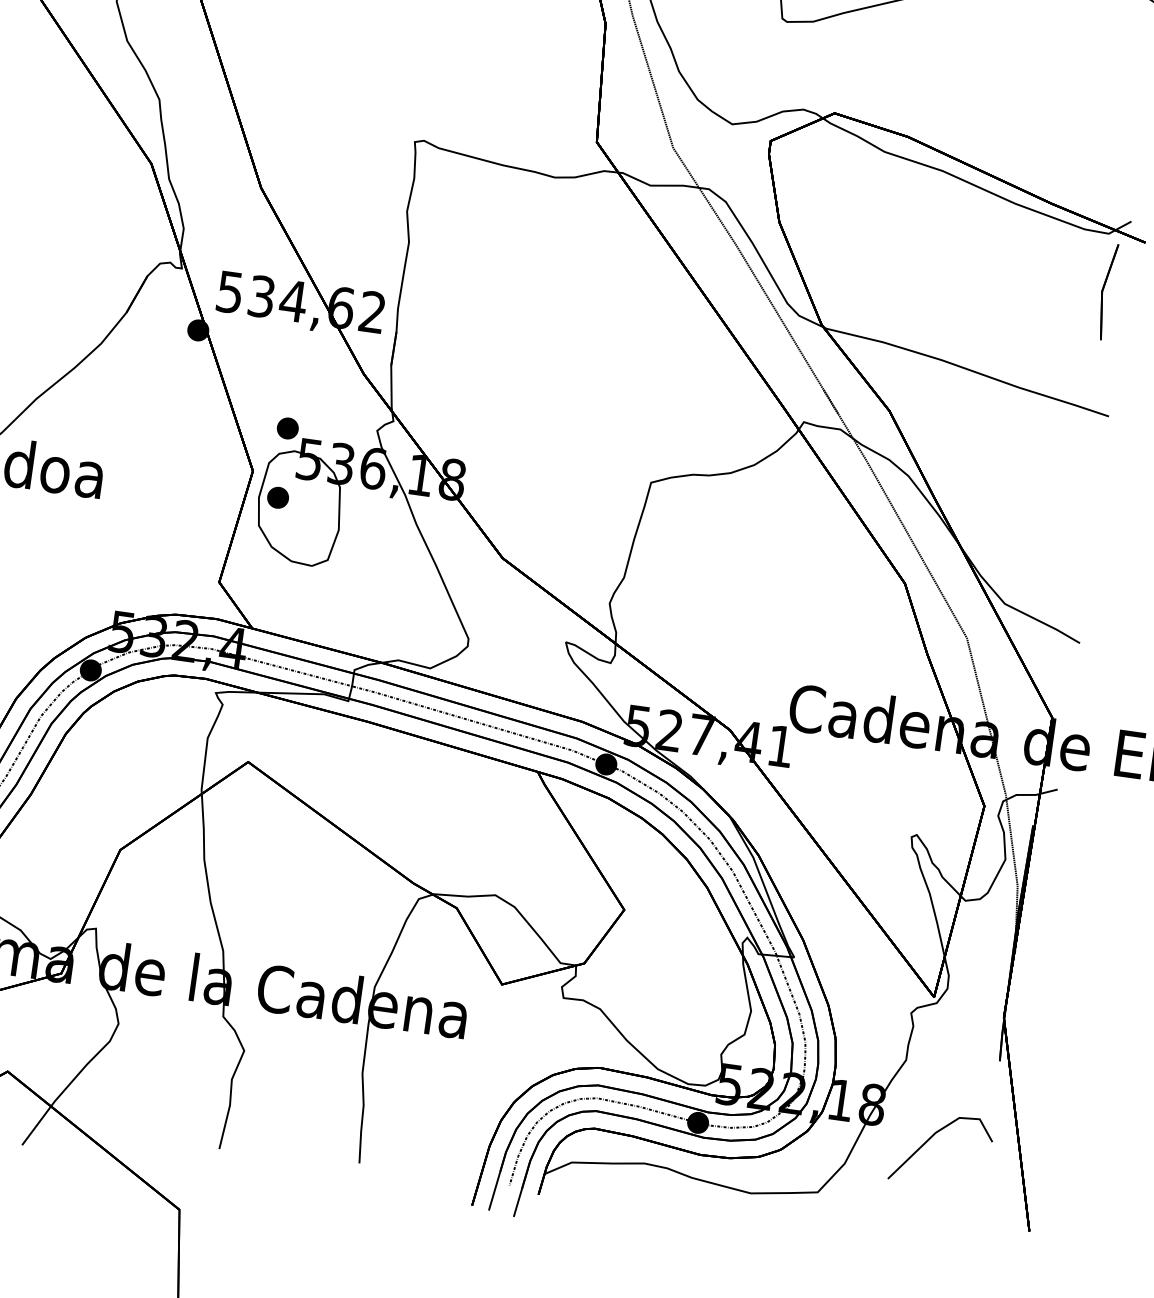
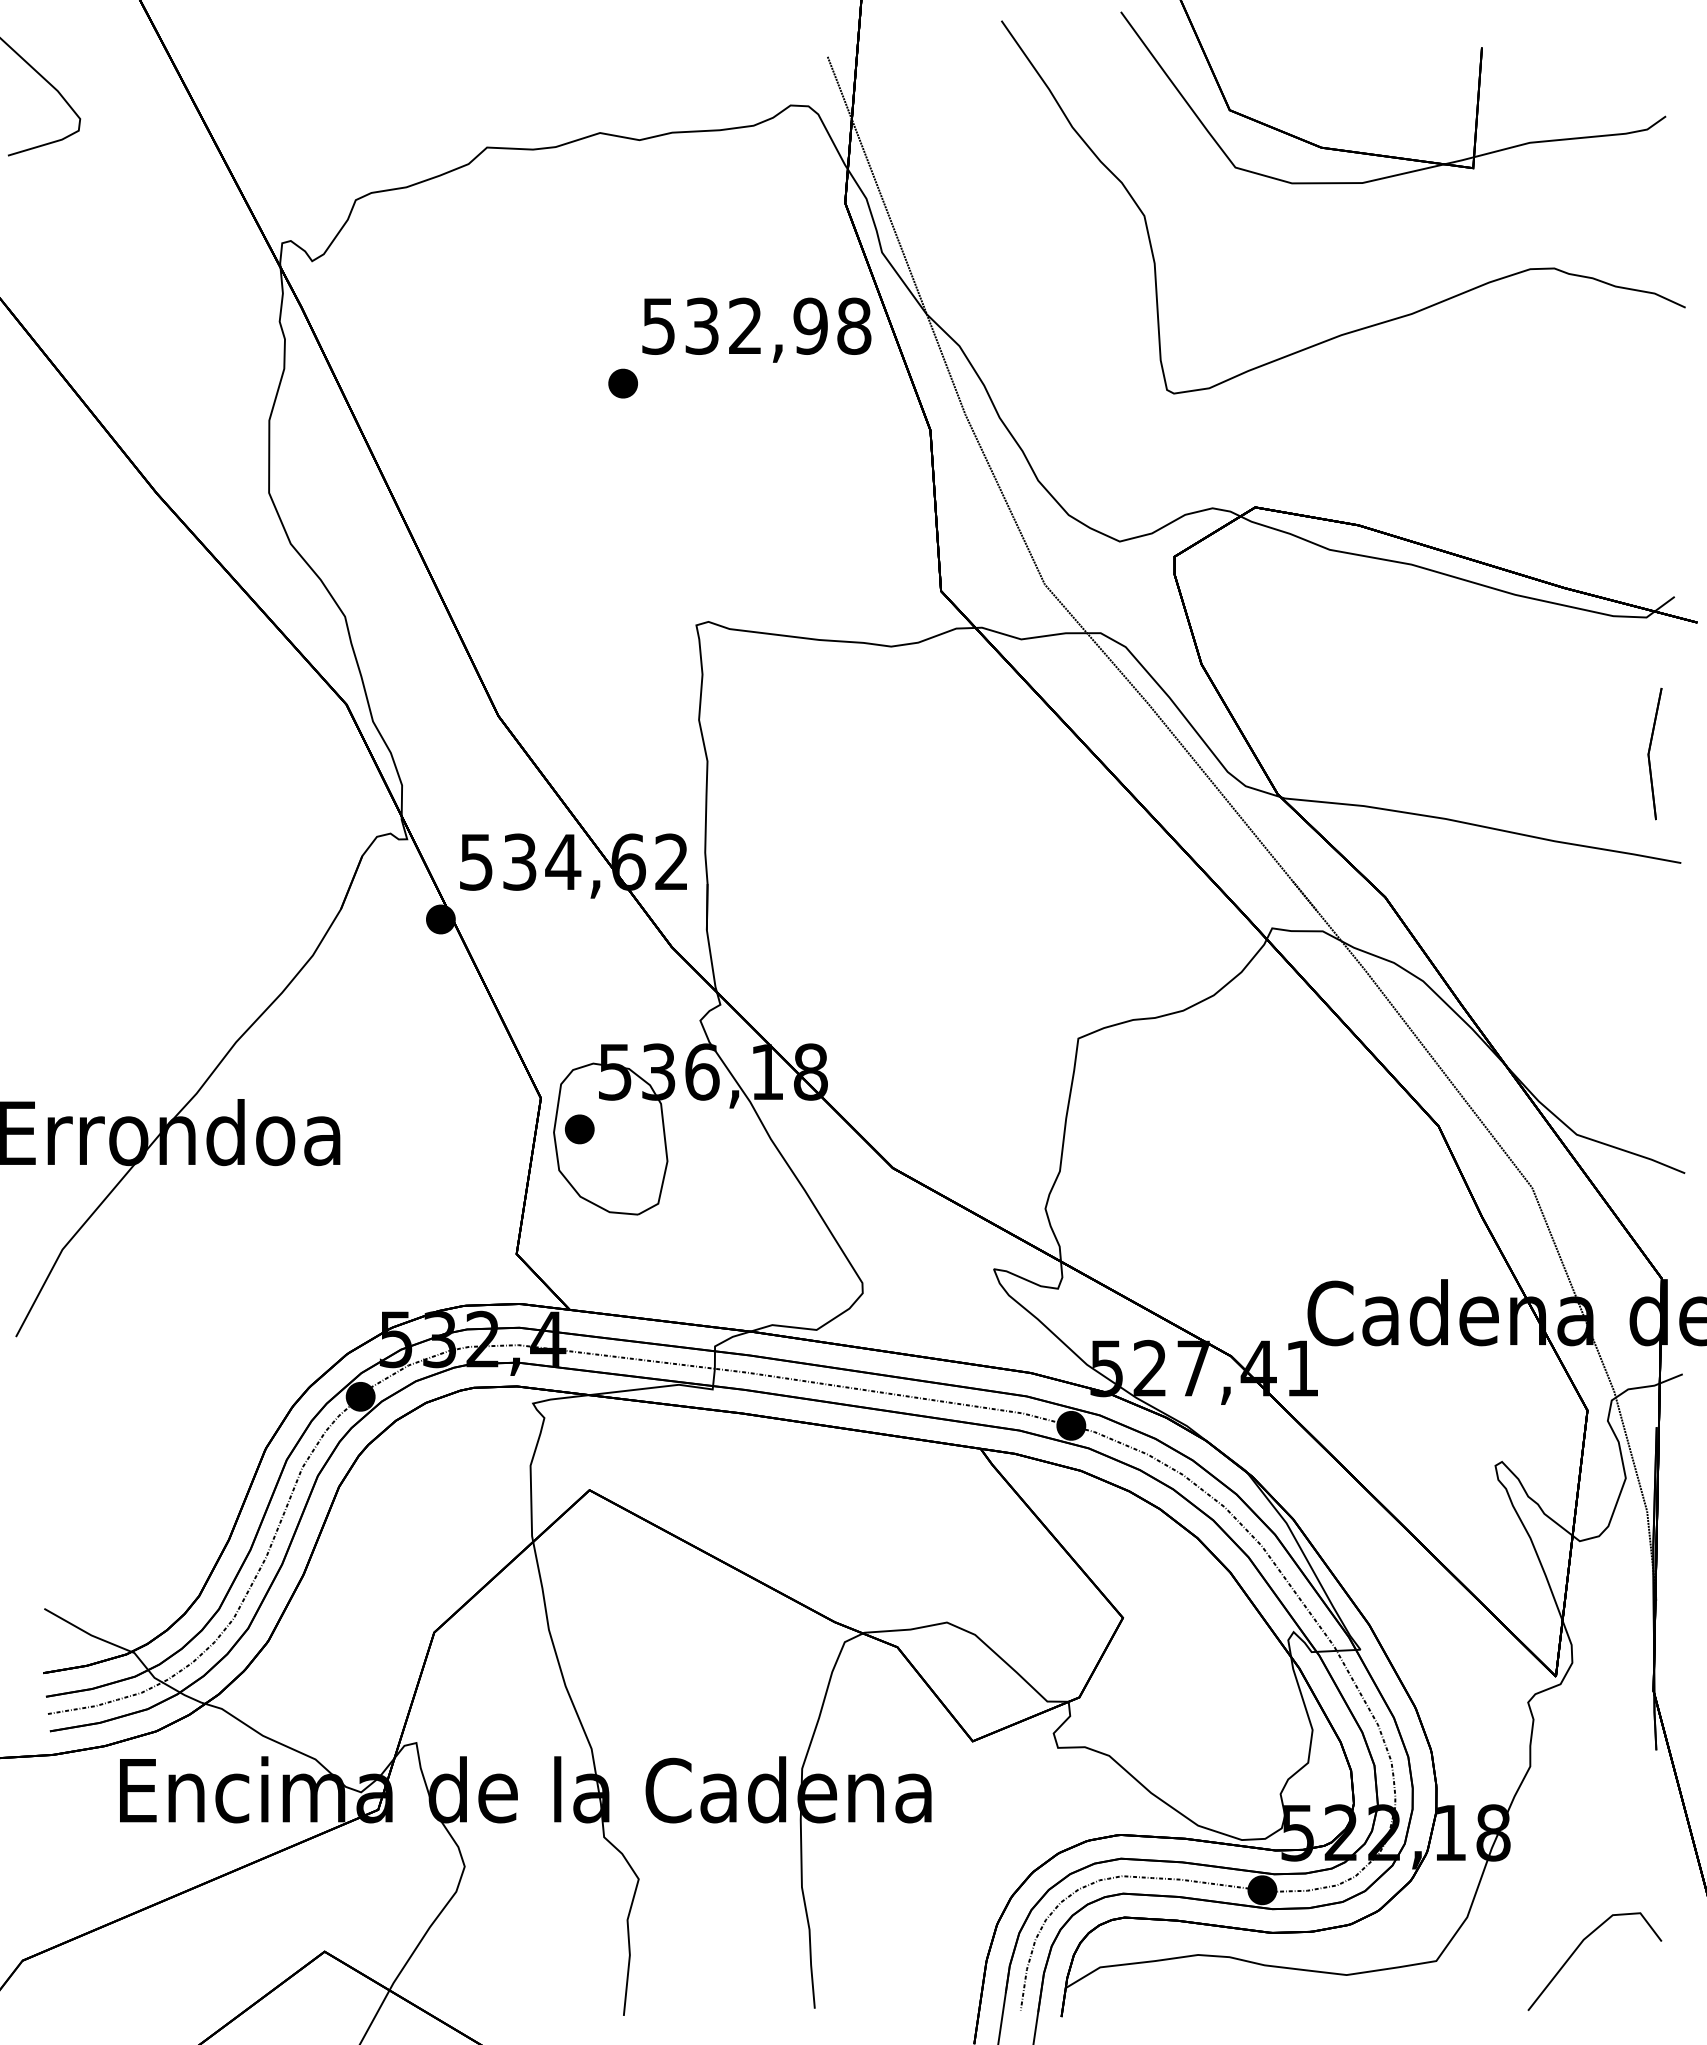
part: (1106, 292) -> (1654, 754), moved
part: (287, 428) -> (579, 1034), removed
part: (931, 1138) -> (1578, 1948), moved

